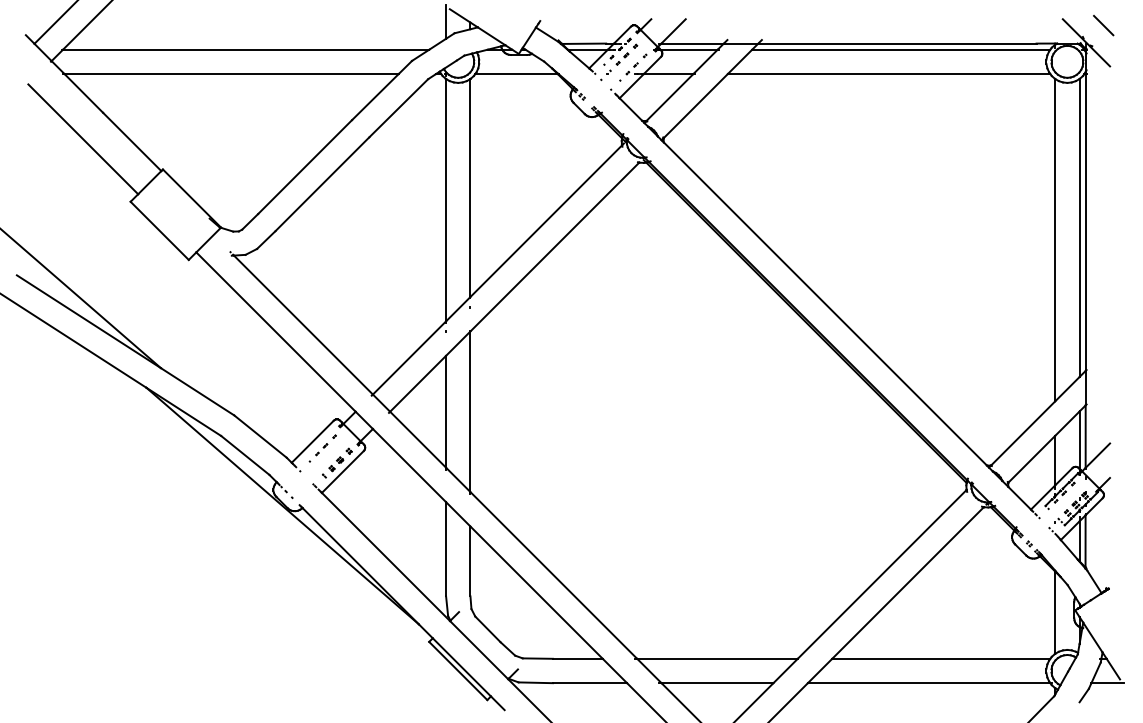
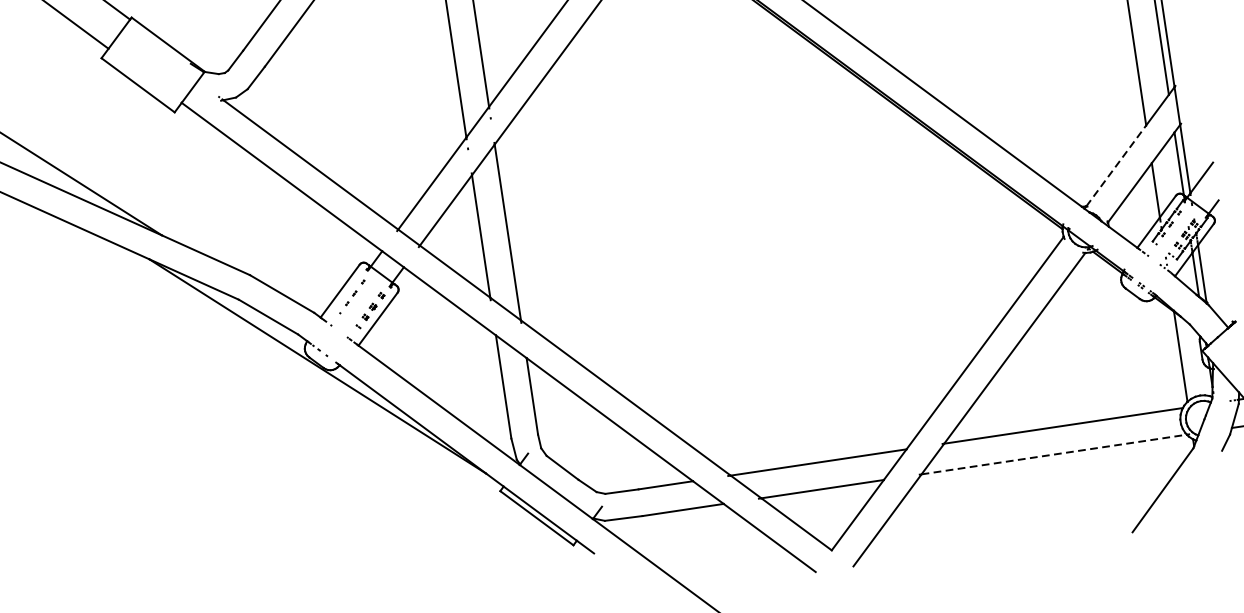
line: (1023, 433) -> (1116, 165), solid -> dashed
line: (929, 683) -> (1054, 454), solid -> dashed

